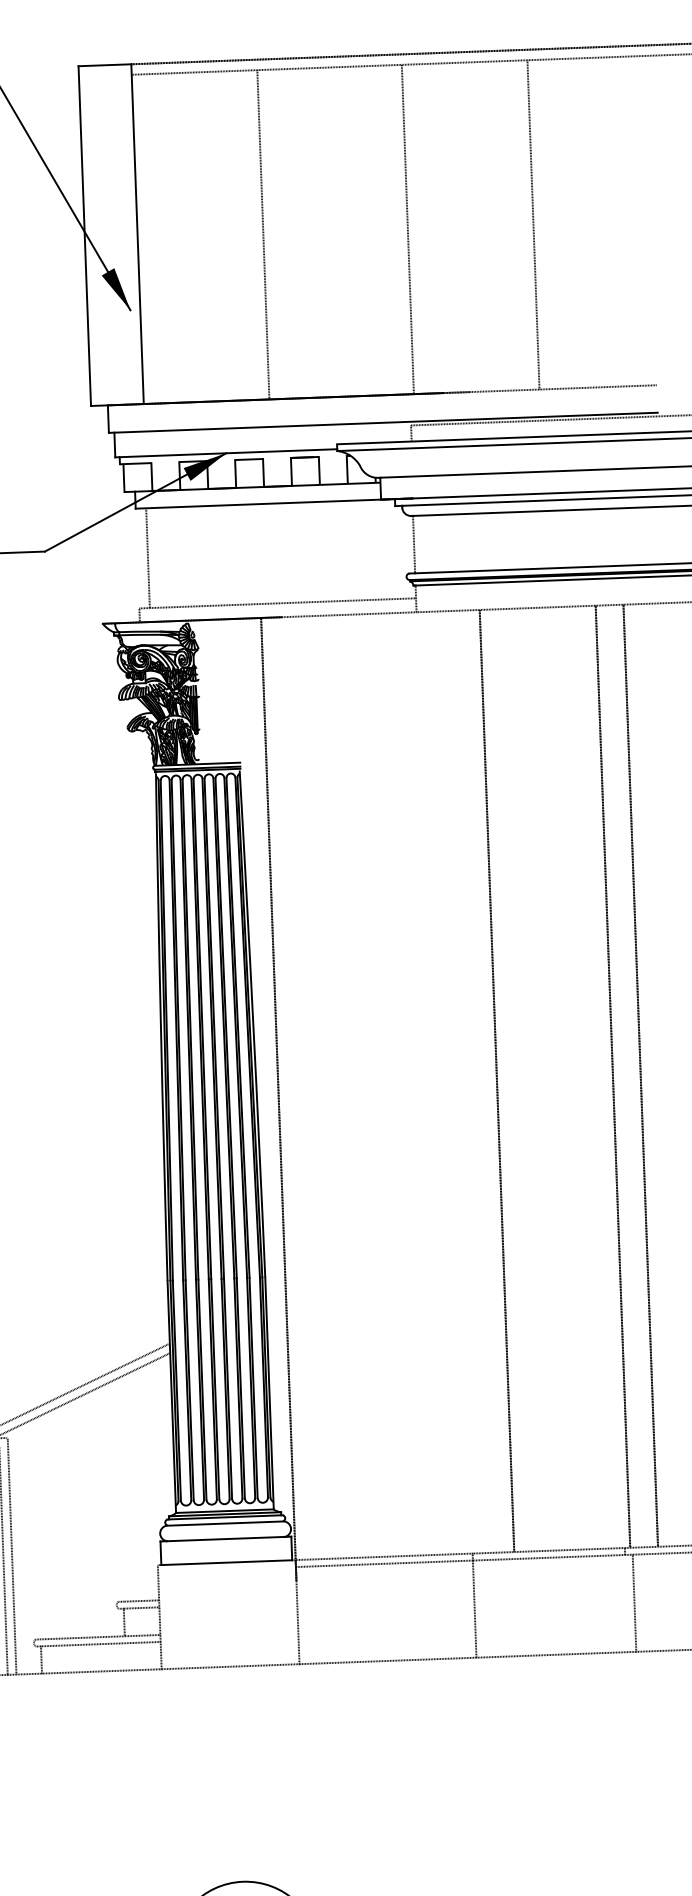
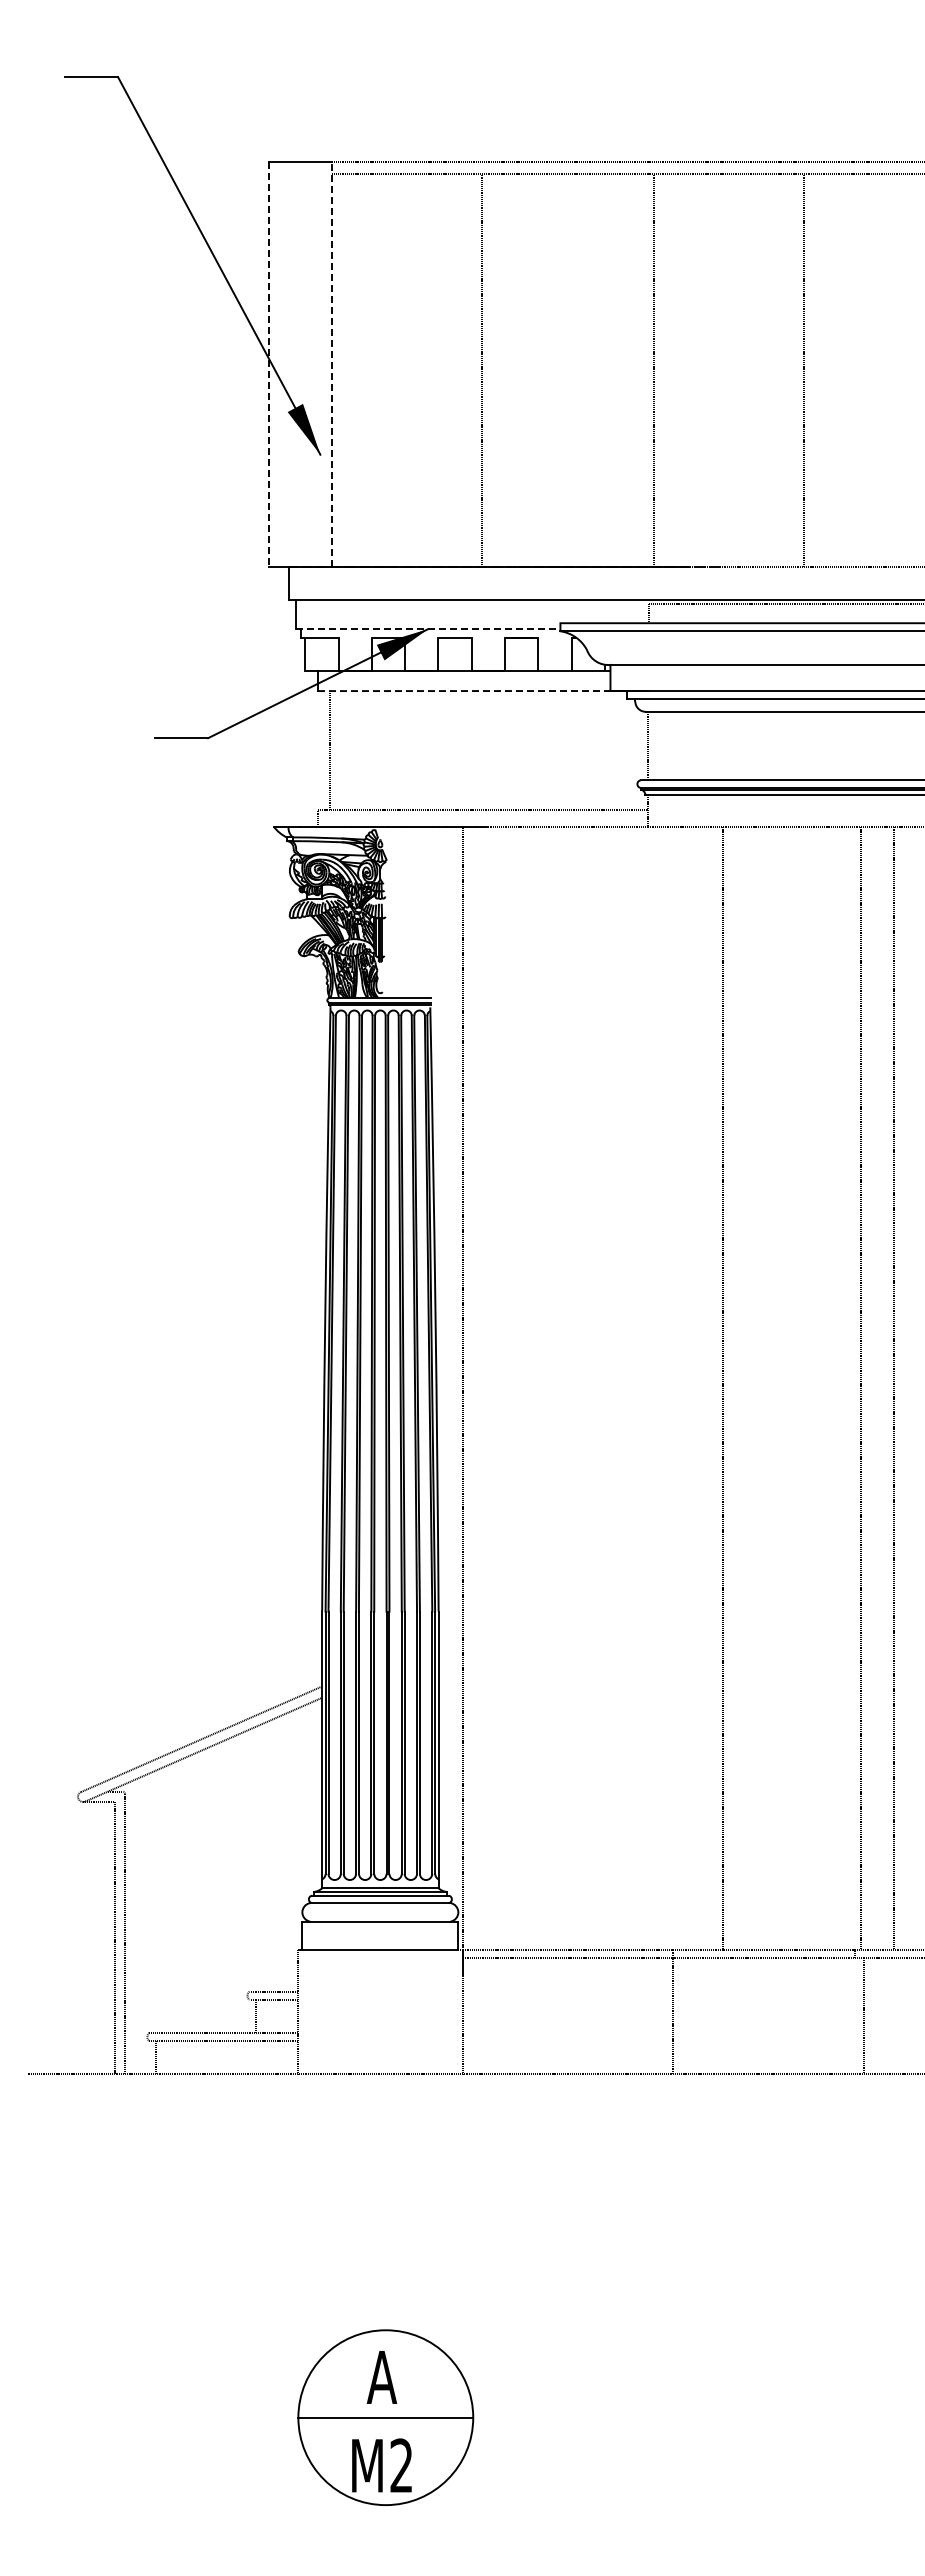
line: (137, 233) -> (332, 363), solid -> dashed
line: (85, 236) -> (269, 364), solid -> dashed
line: (226, 453) -> (428, 629), solid -> dashed
line: (262, 504) -> (468, 691), solid -> dashed

